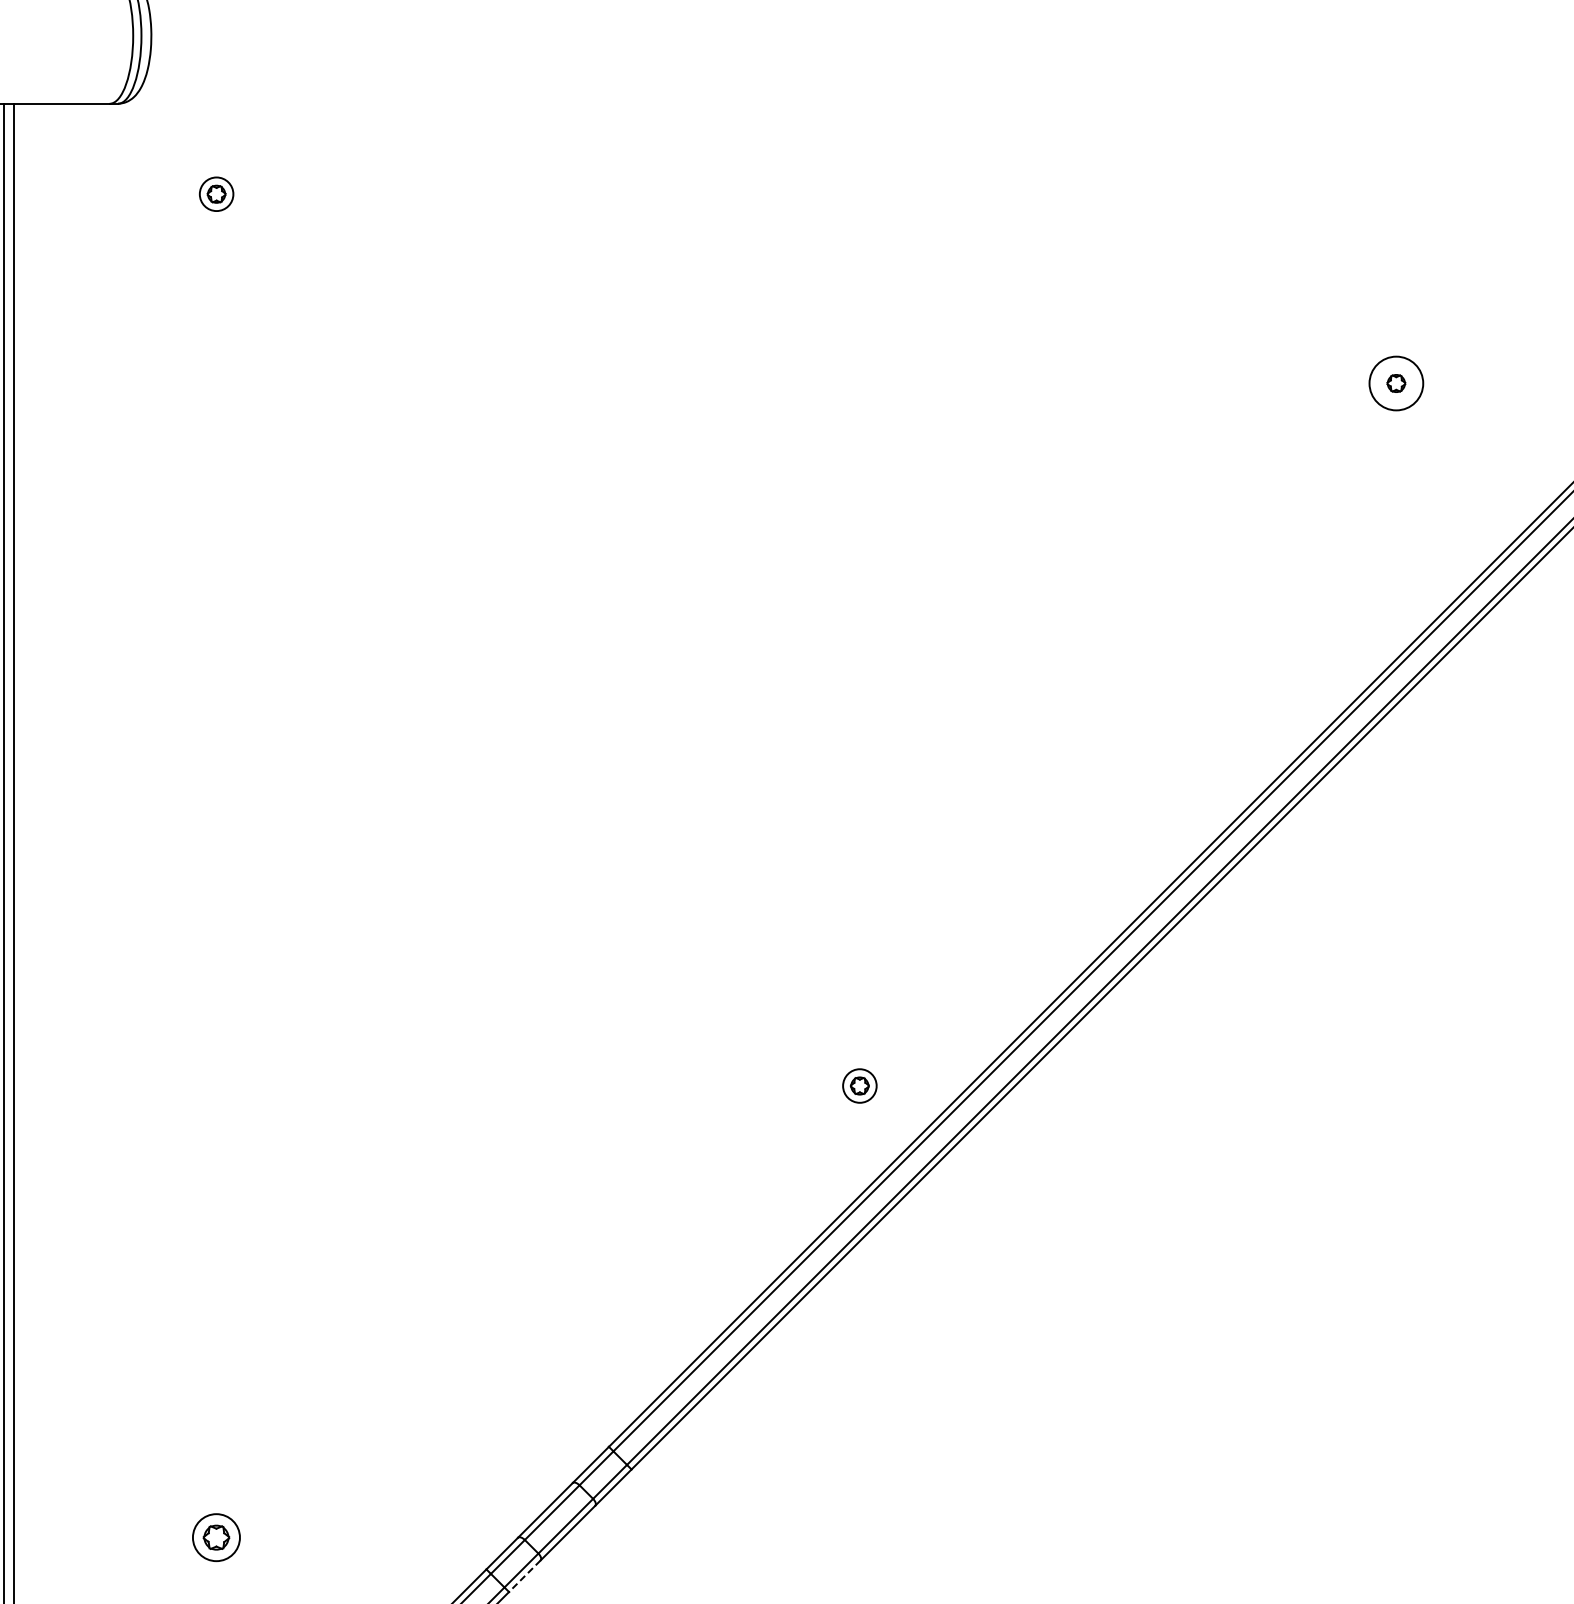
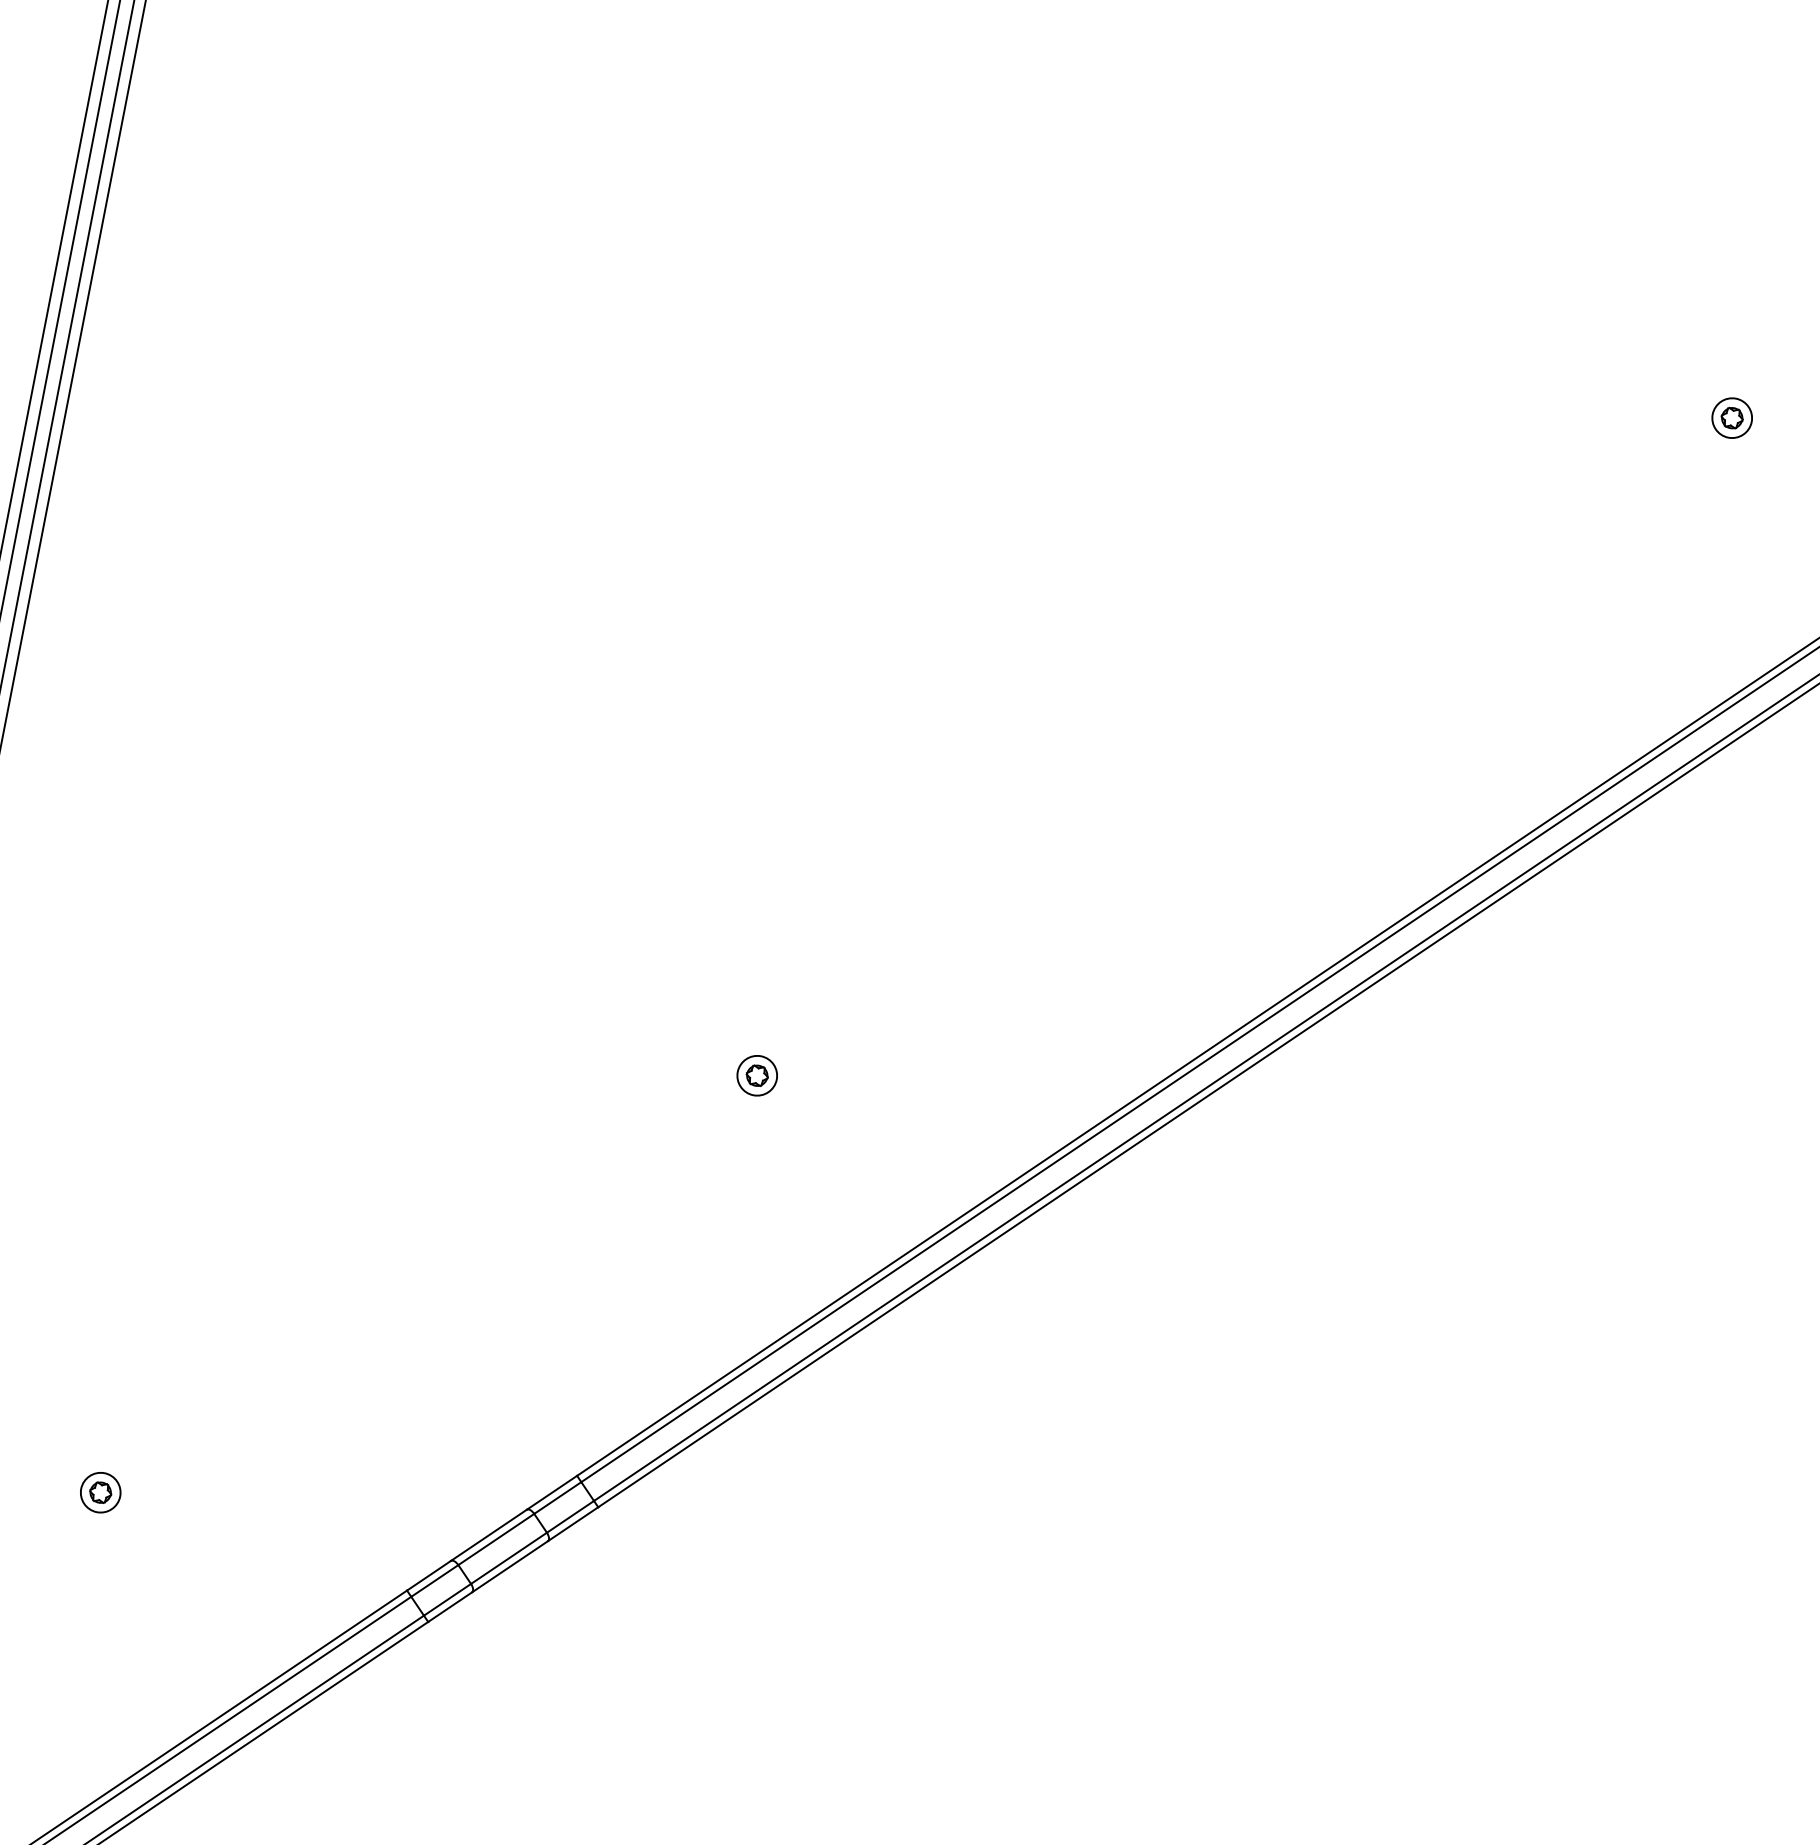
circle: (1396, 383) -> (1732, 418), size x0.62
part: (859, 1085) -> (756, 1075), moved
part: (216, 1537) -> (100, 1492), size x0.71
line: (524, 1576) -> (449, 1607), dashed -> solid

